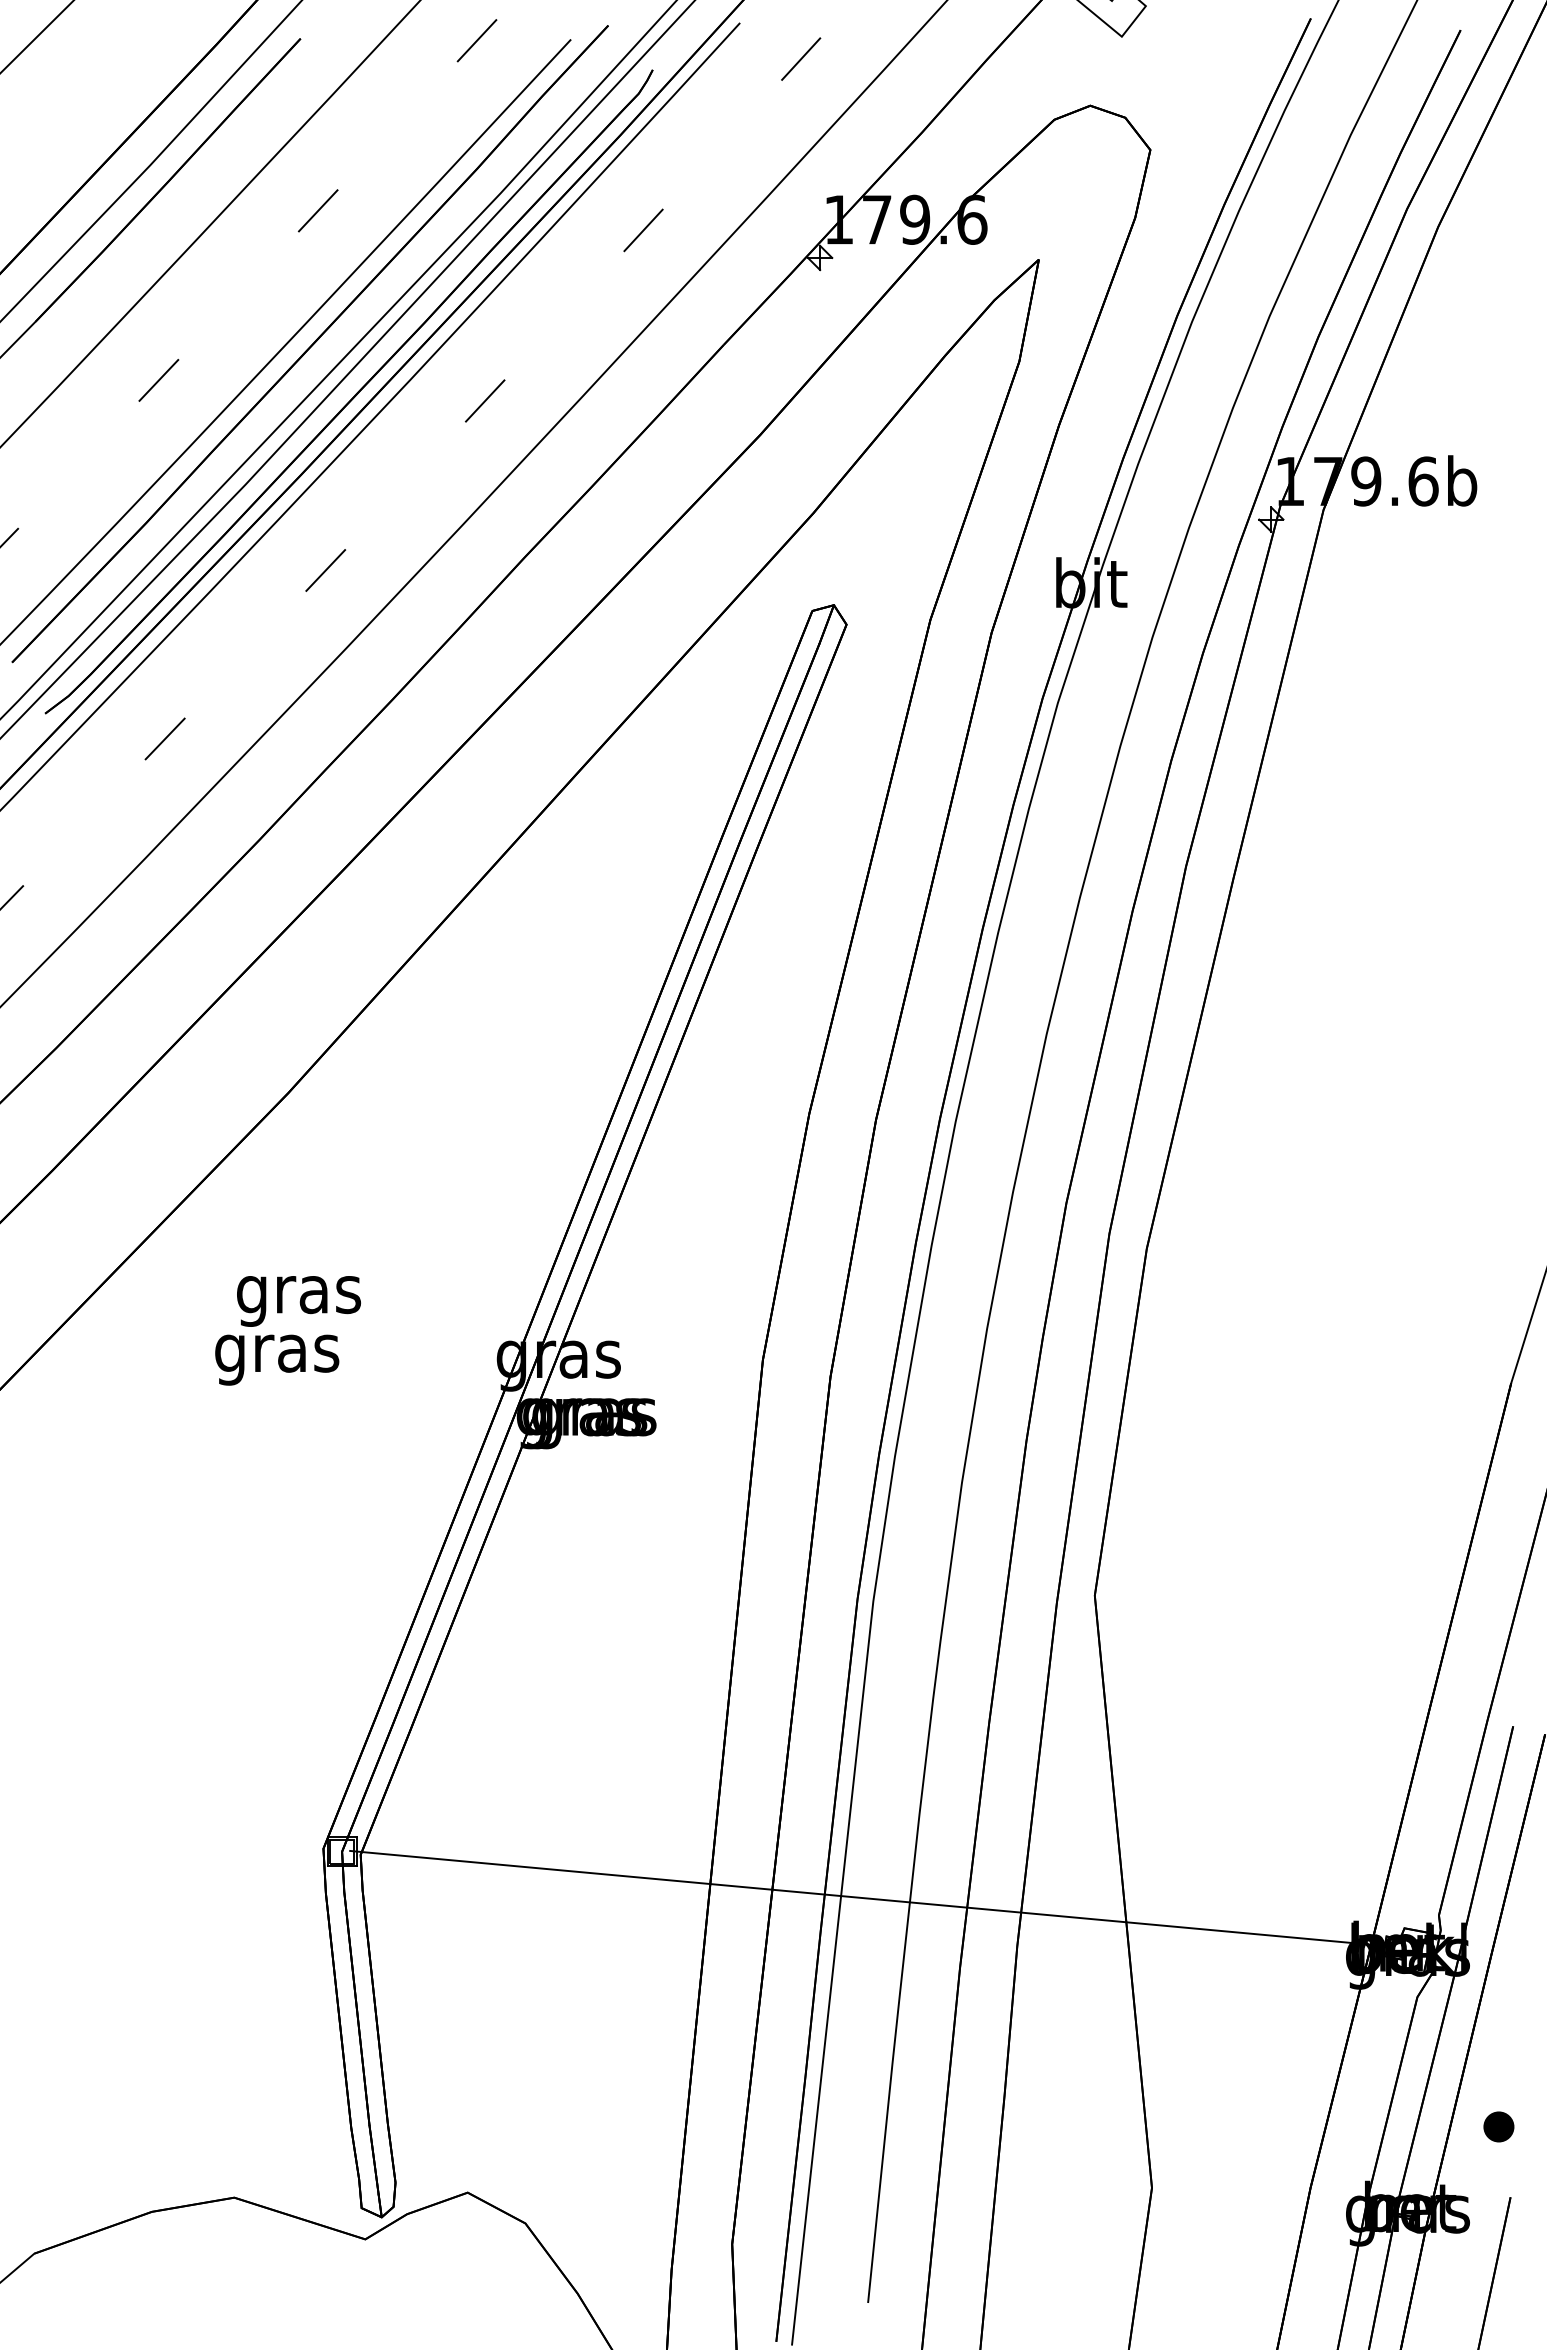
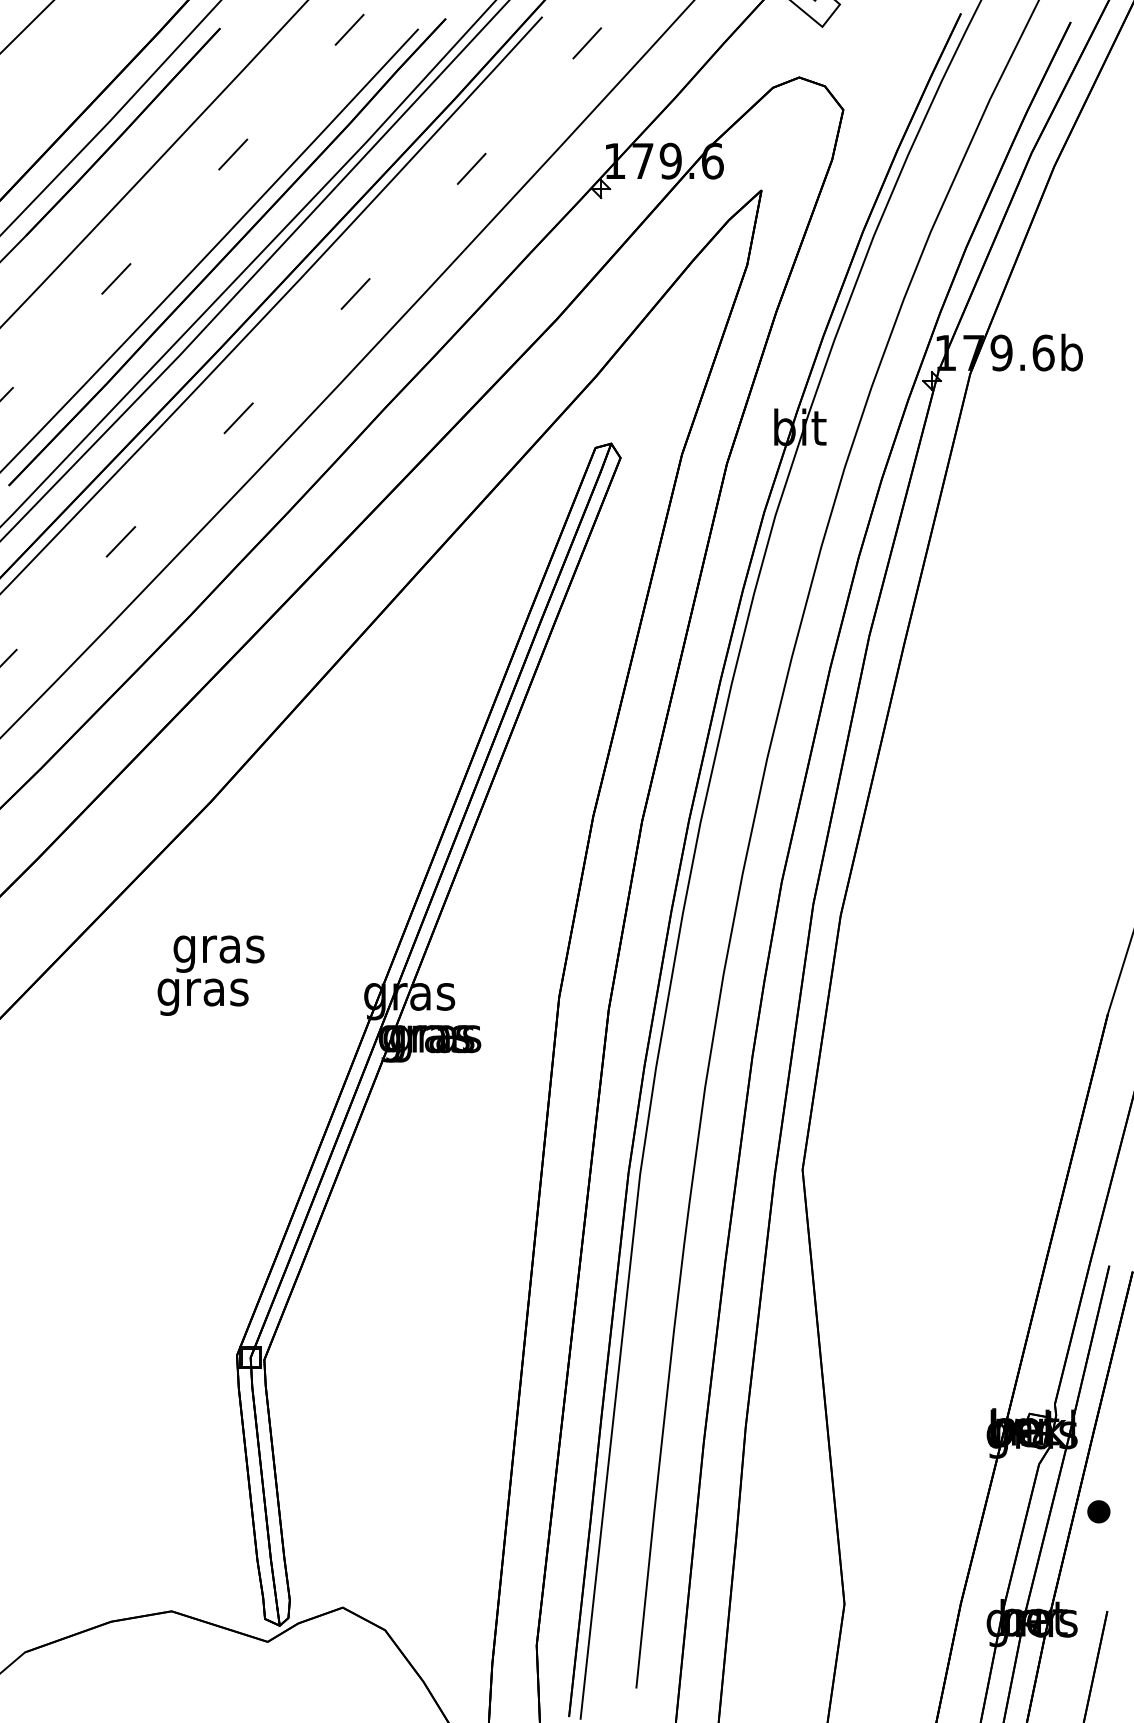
part: (353, 396) -> (259, 290), removed
line: (867, 1898) -> (635, 1391), removed
part: (1498, 2126) -> (1098, 1511), moved

